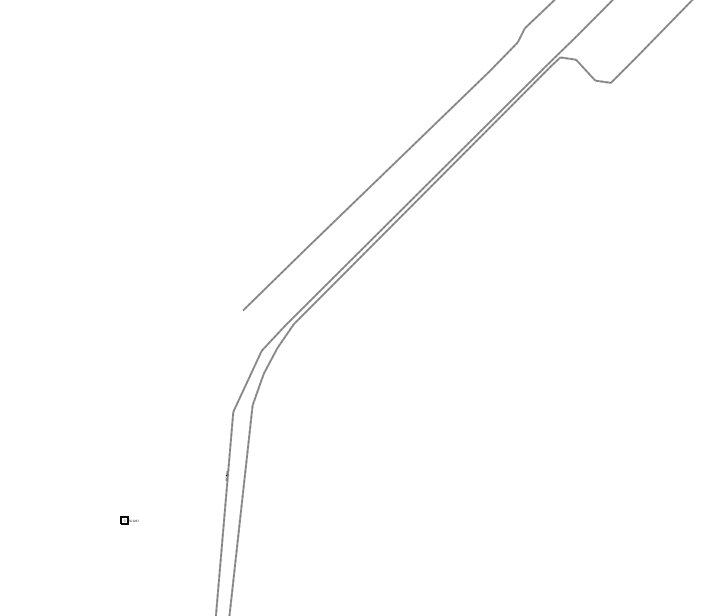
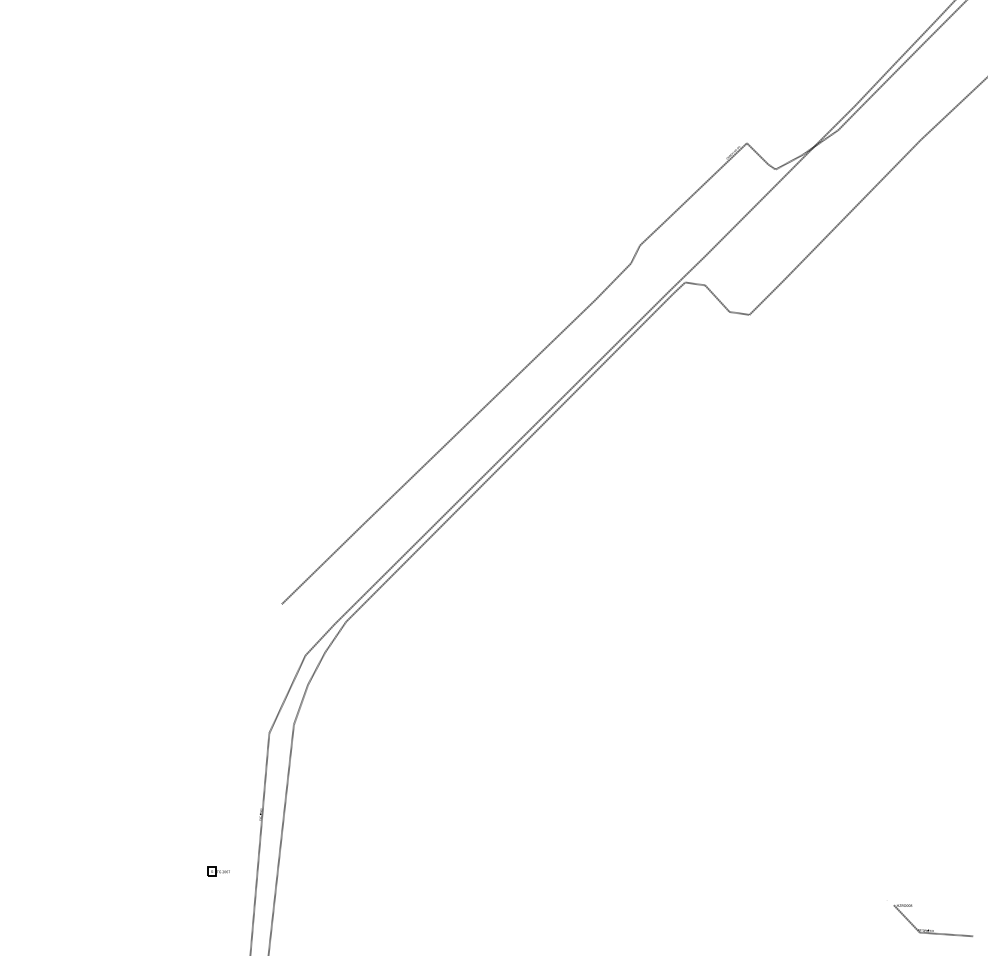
part: (129, 520) -> (218, 871), moved

